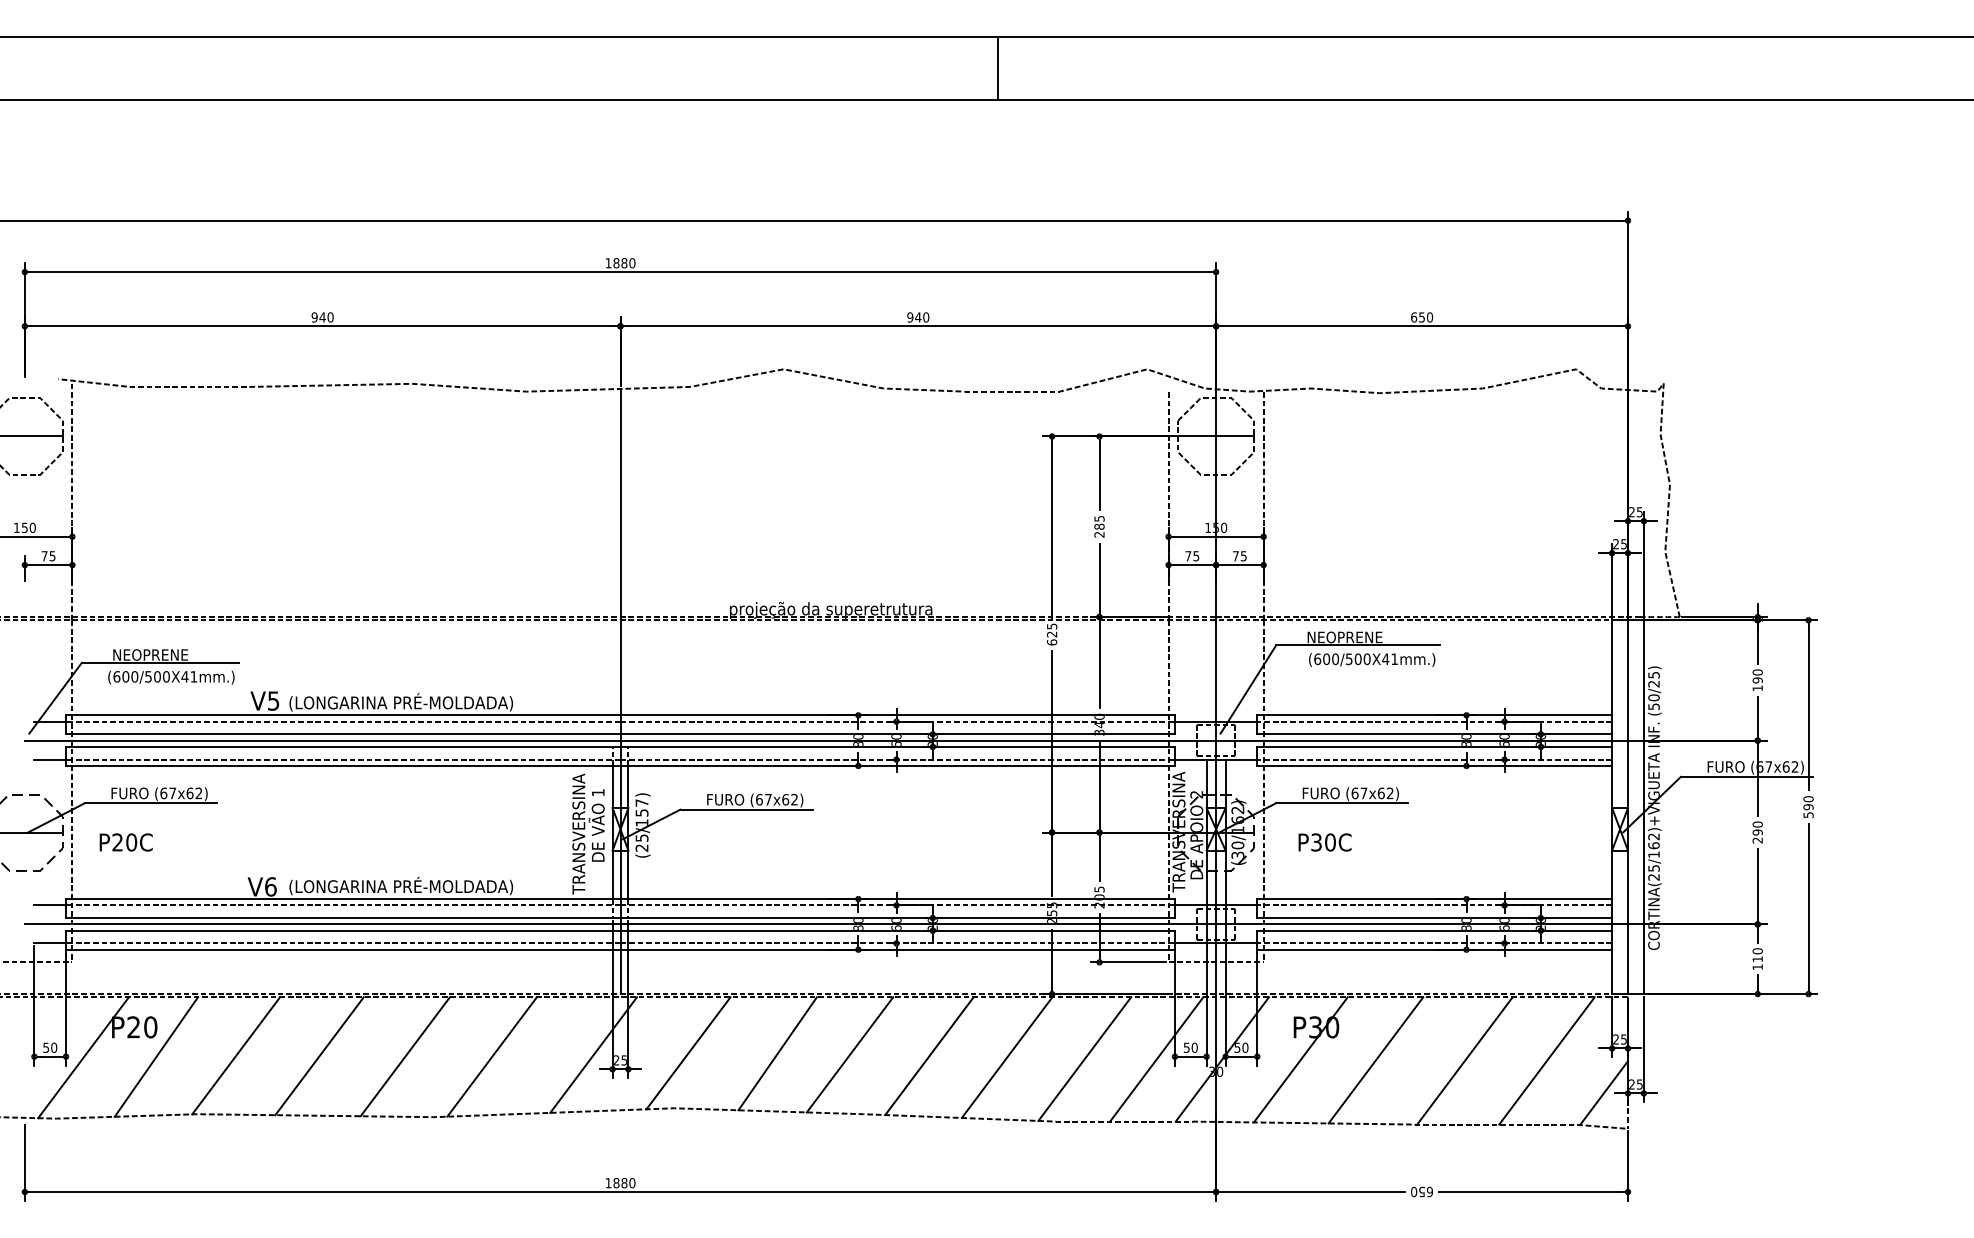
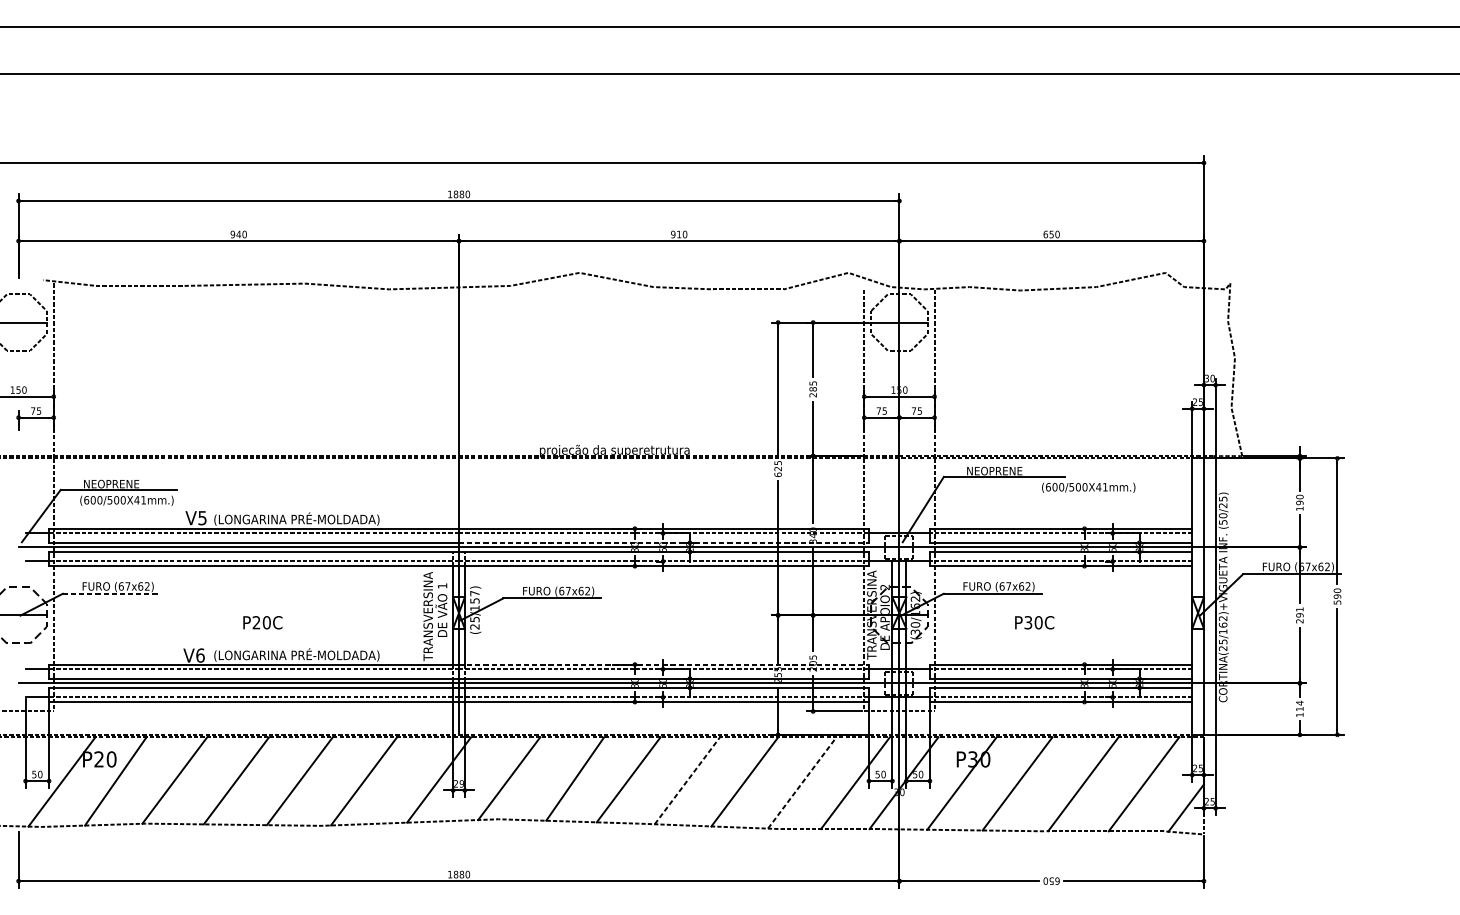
line: (998, 68) -> (738, 50), removed
text: (918, 317) -> (679, 234), 940 -> 910
text: (1635, 512) -> (1209, 378), 25 -> 30
text: (1372, 659) -> (1088, 487), moved
line: (898, 734) -> (664, 542), solid -> dashed
line: (151, 803) -> (112, 593), solid -> dashed
text: (1757, 824) -> (1299, 609), 290 -> 291
text: (125, 842) -> (262, 622), moved
text: (1324, 842) -> (1034, 622), moved
line: (898, 899) -> (664, 664), solid -> dashed
text: (1757, 951) -> (1299, 703), 110 -> 114
line: (929, 1056) -> (687, 780), solid -> dashed
line: (1085, 1058) -> (802, 782), solid -> dashed
text: (623, 1060) -> (461, 783), 25 -> 29

